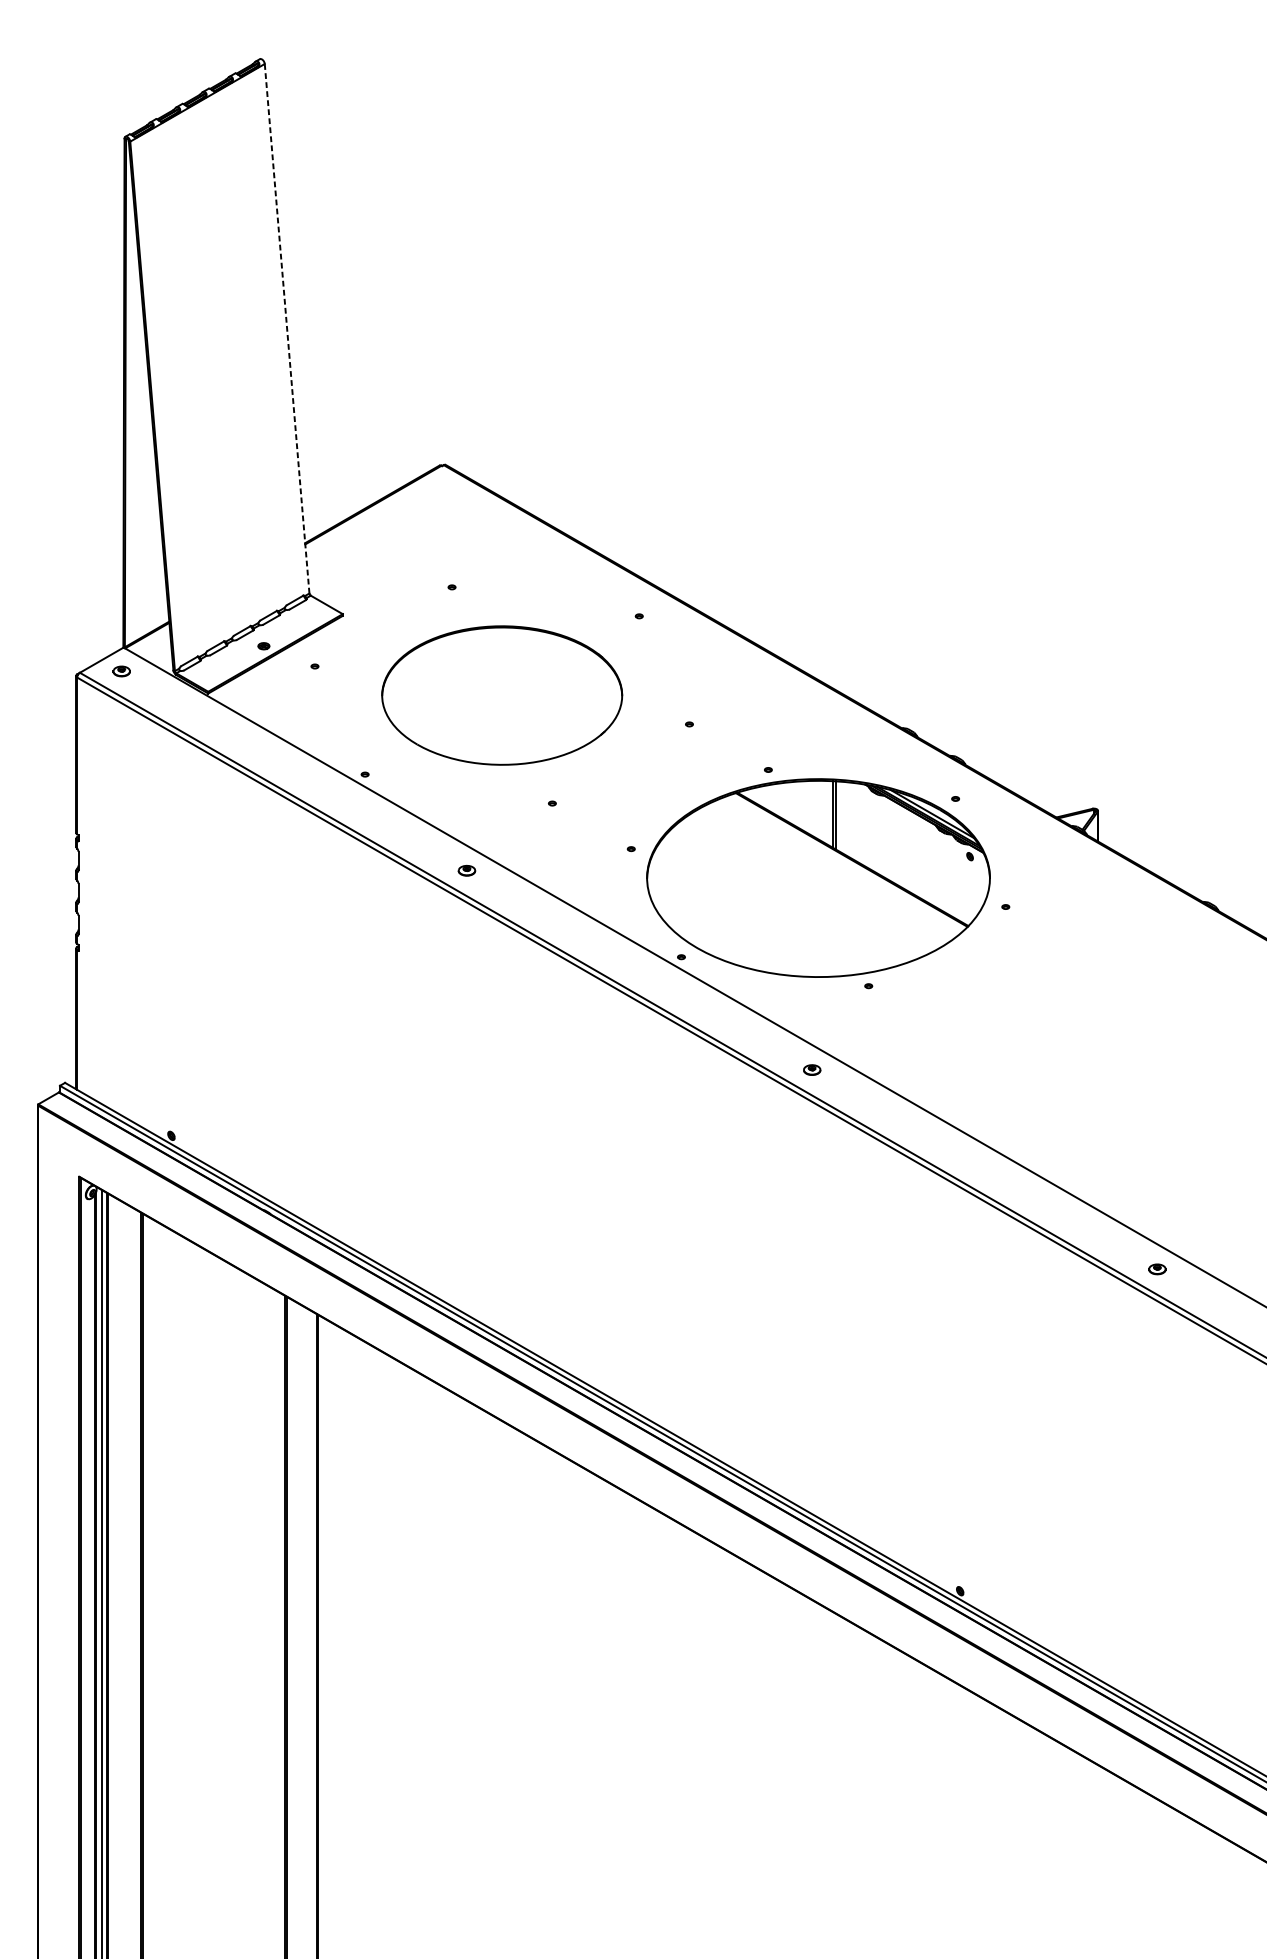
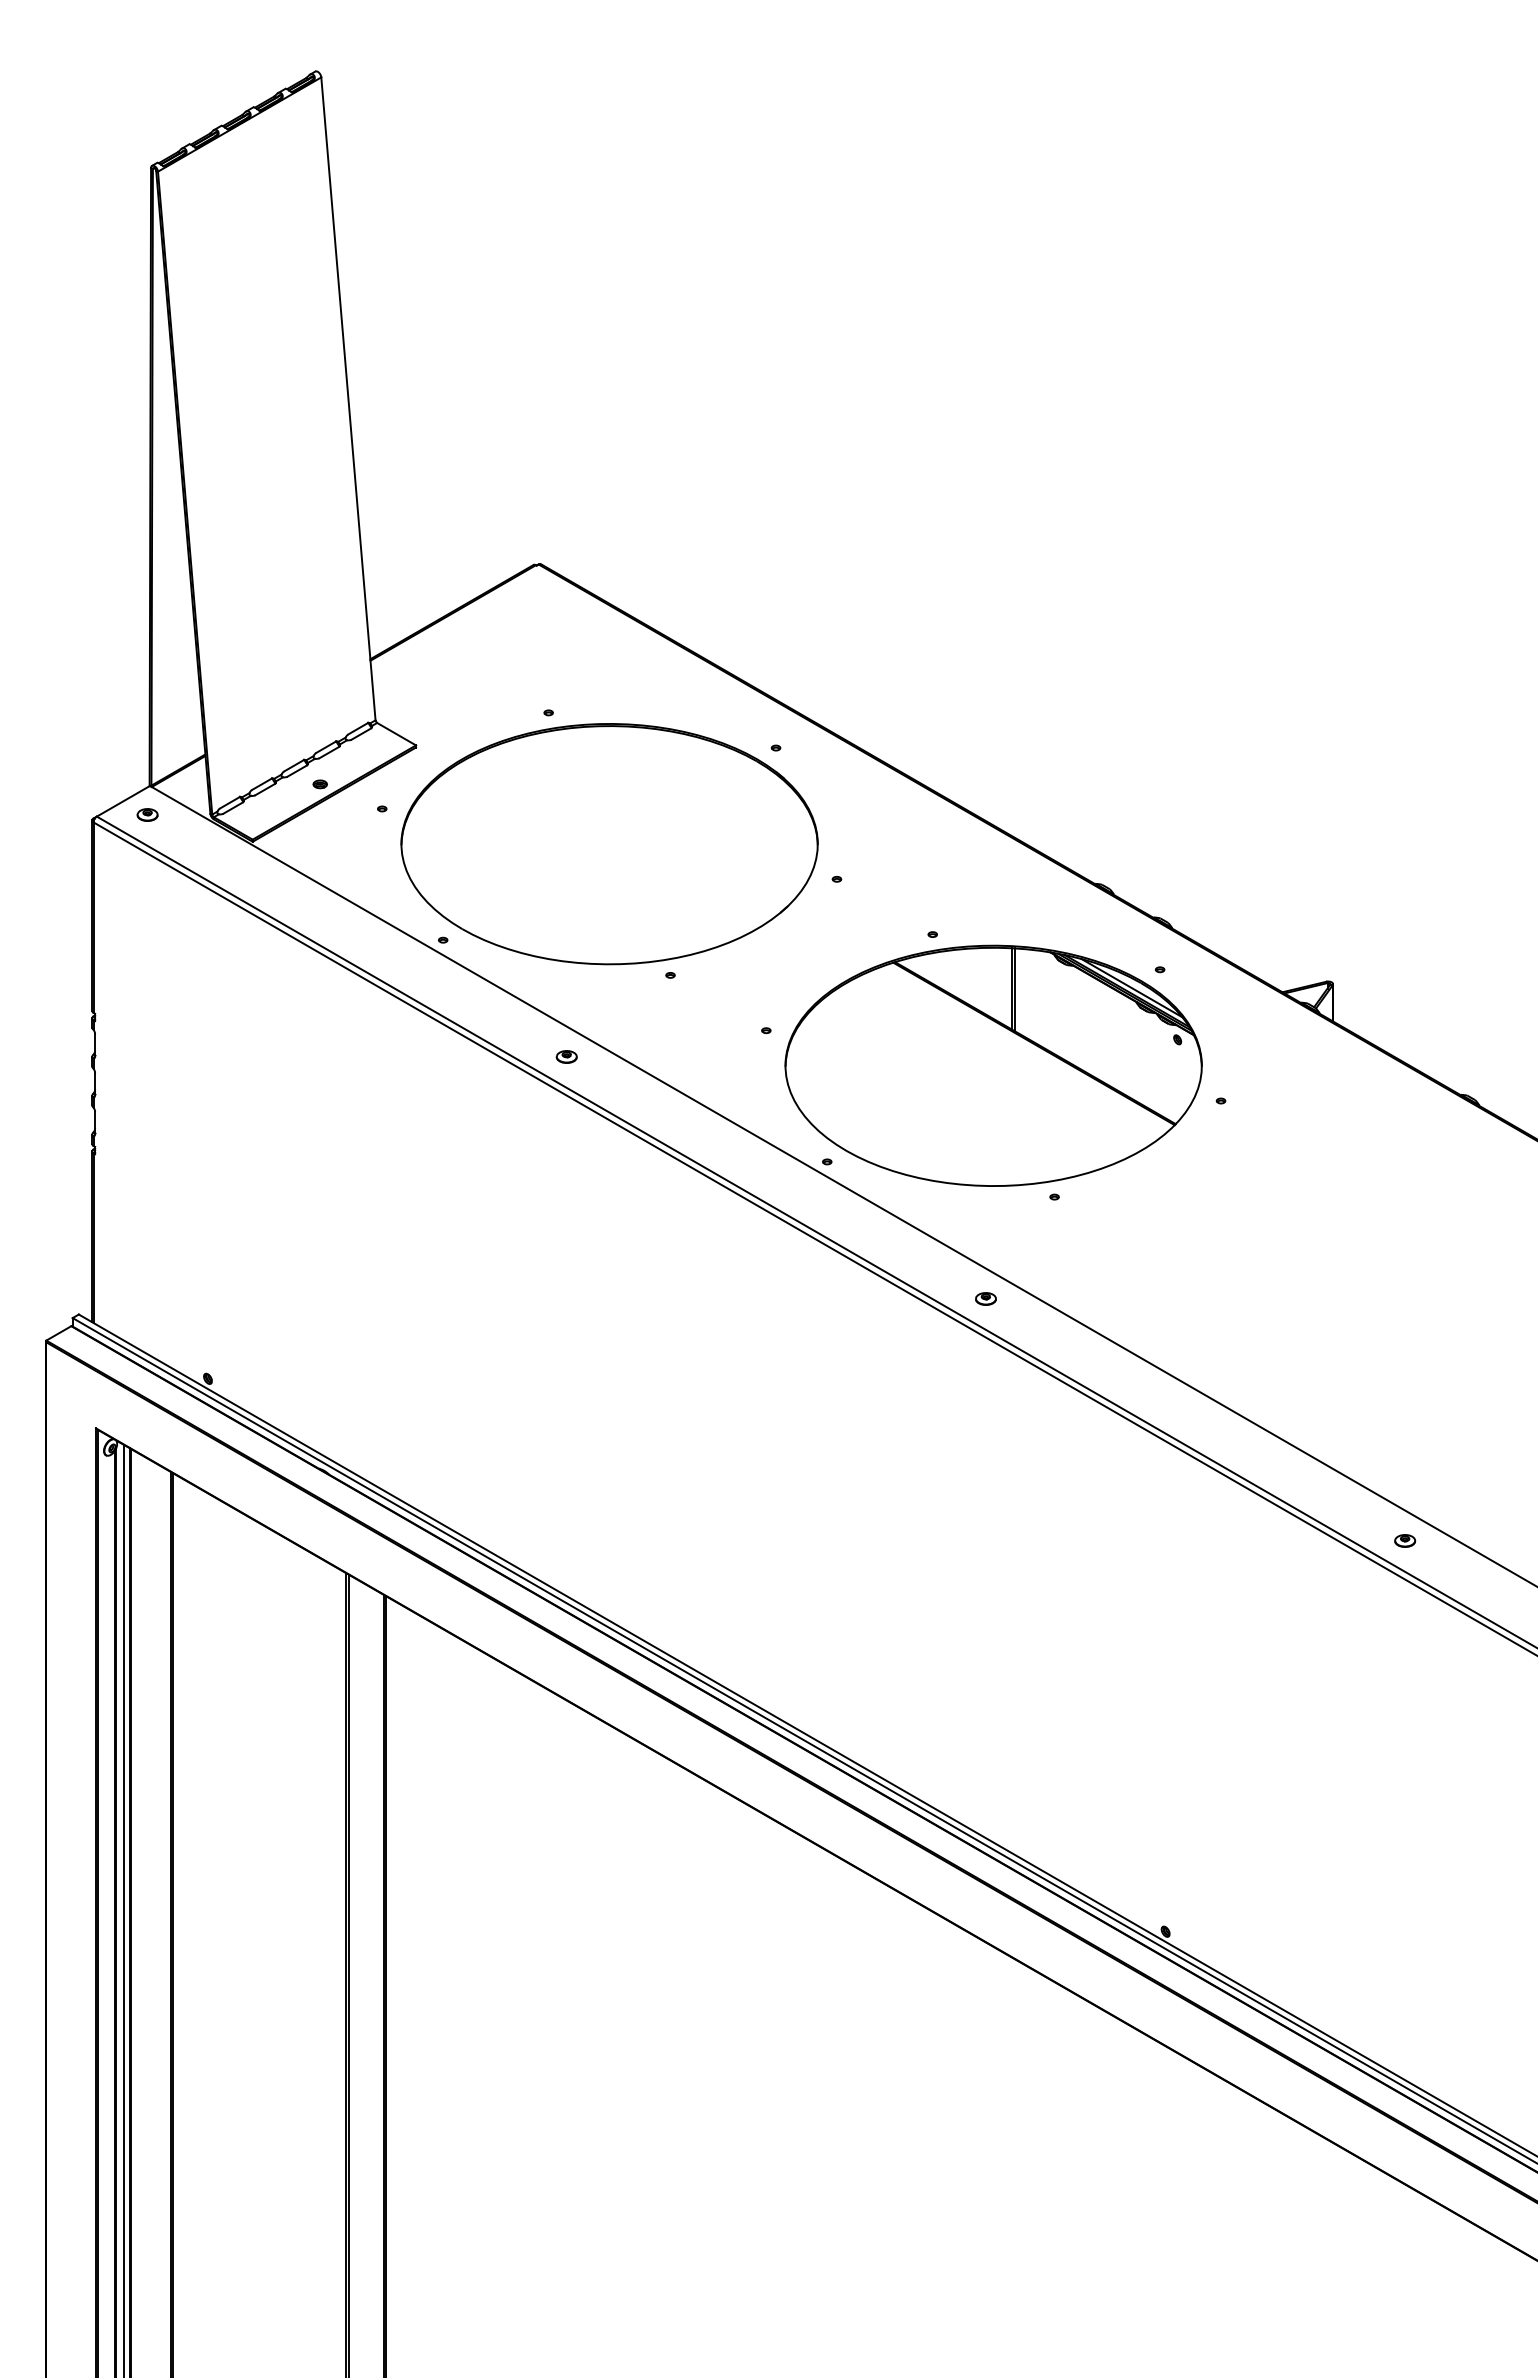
line: (287, 328) -> (348, 398), dashed -> solid
part: (502, 695) -> (609, 844), size x1.43

